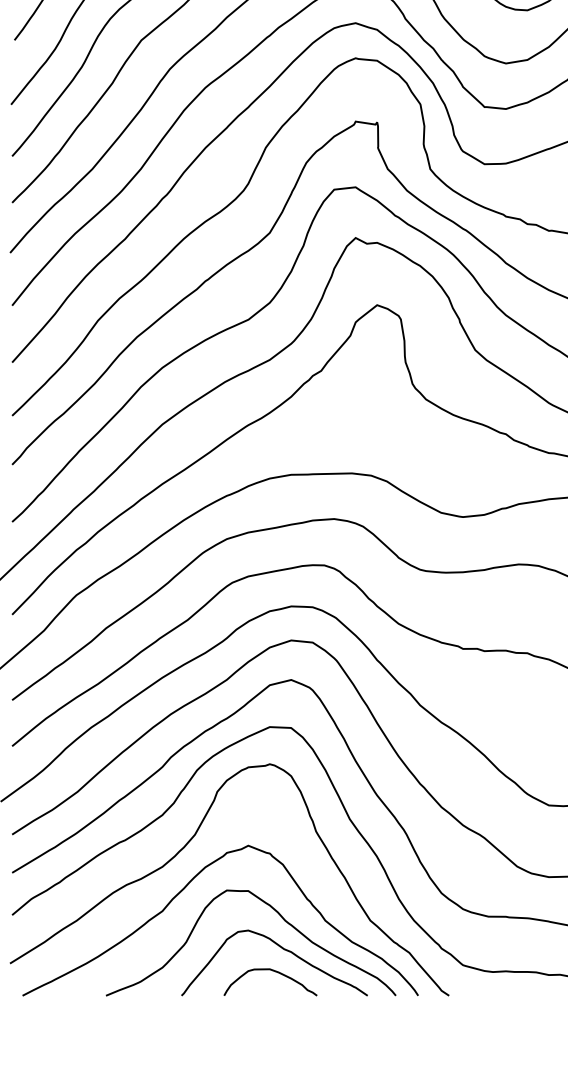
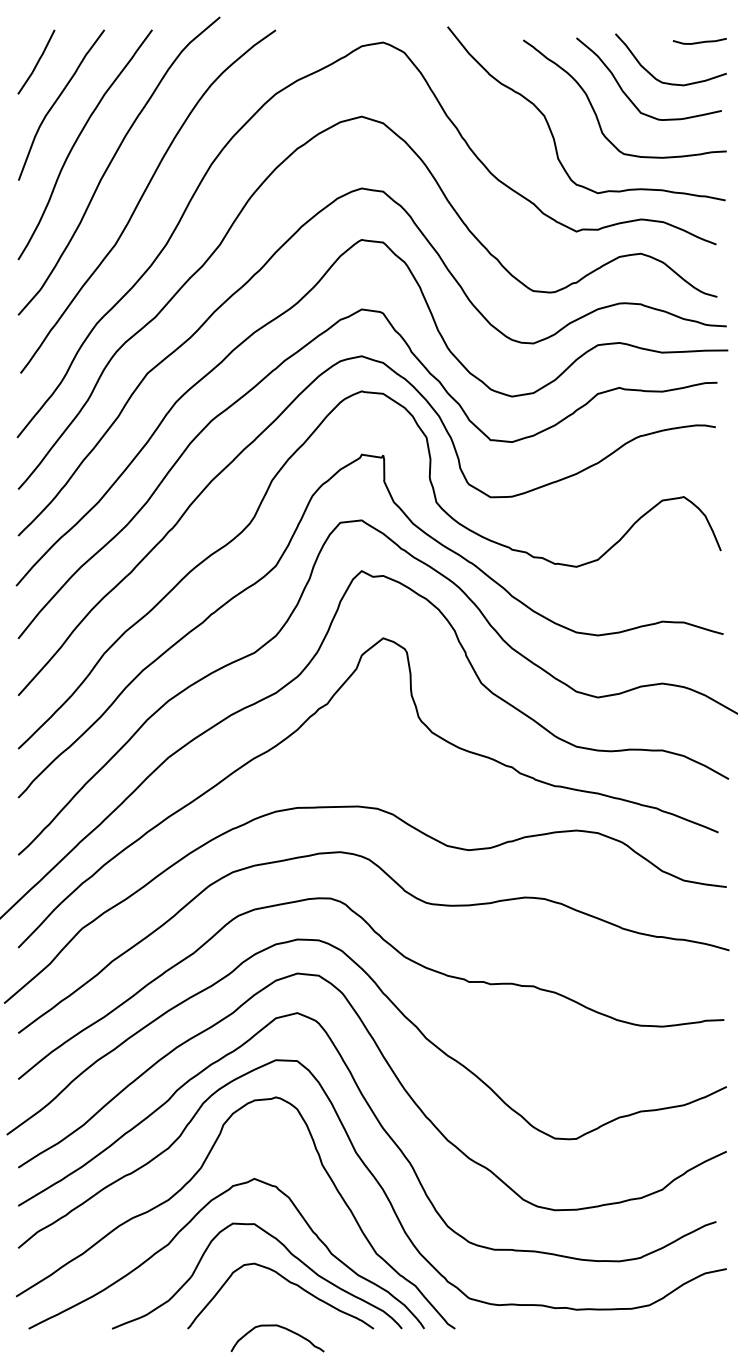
curve: (272, 971) -> (279, 1327), moved

